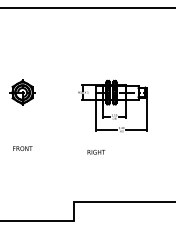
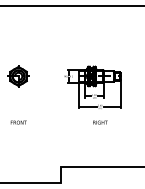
text: (96, 152) -> (100, 122), moved

